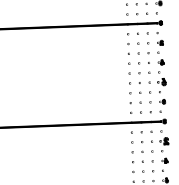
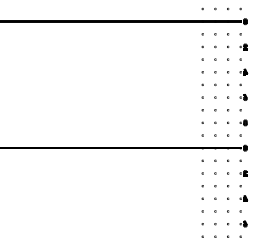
part: (161, 82) -> (243, 97), size x0.62
part: (164, 141) -> (243, 173), size x0.62

